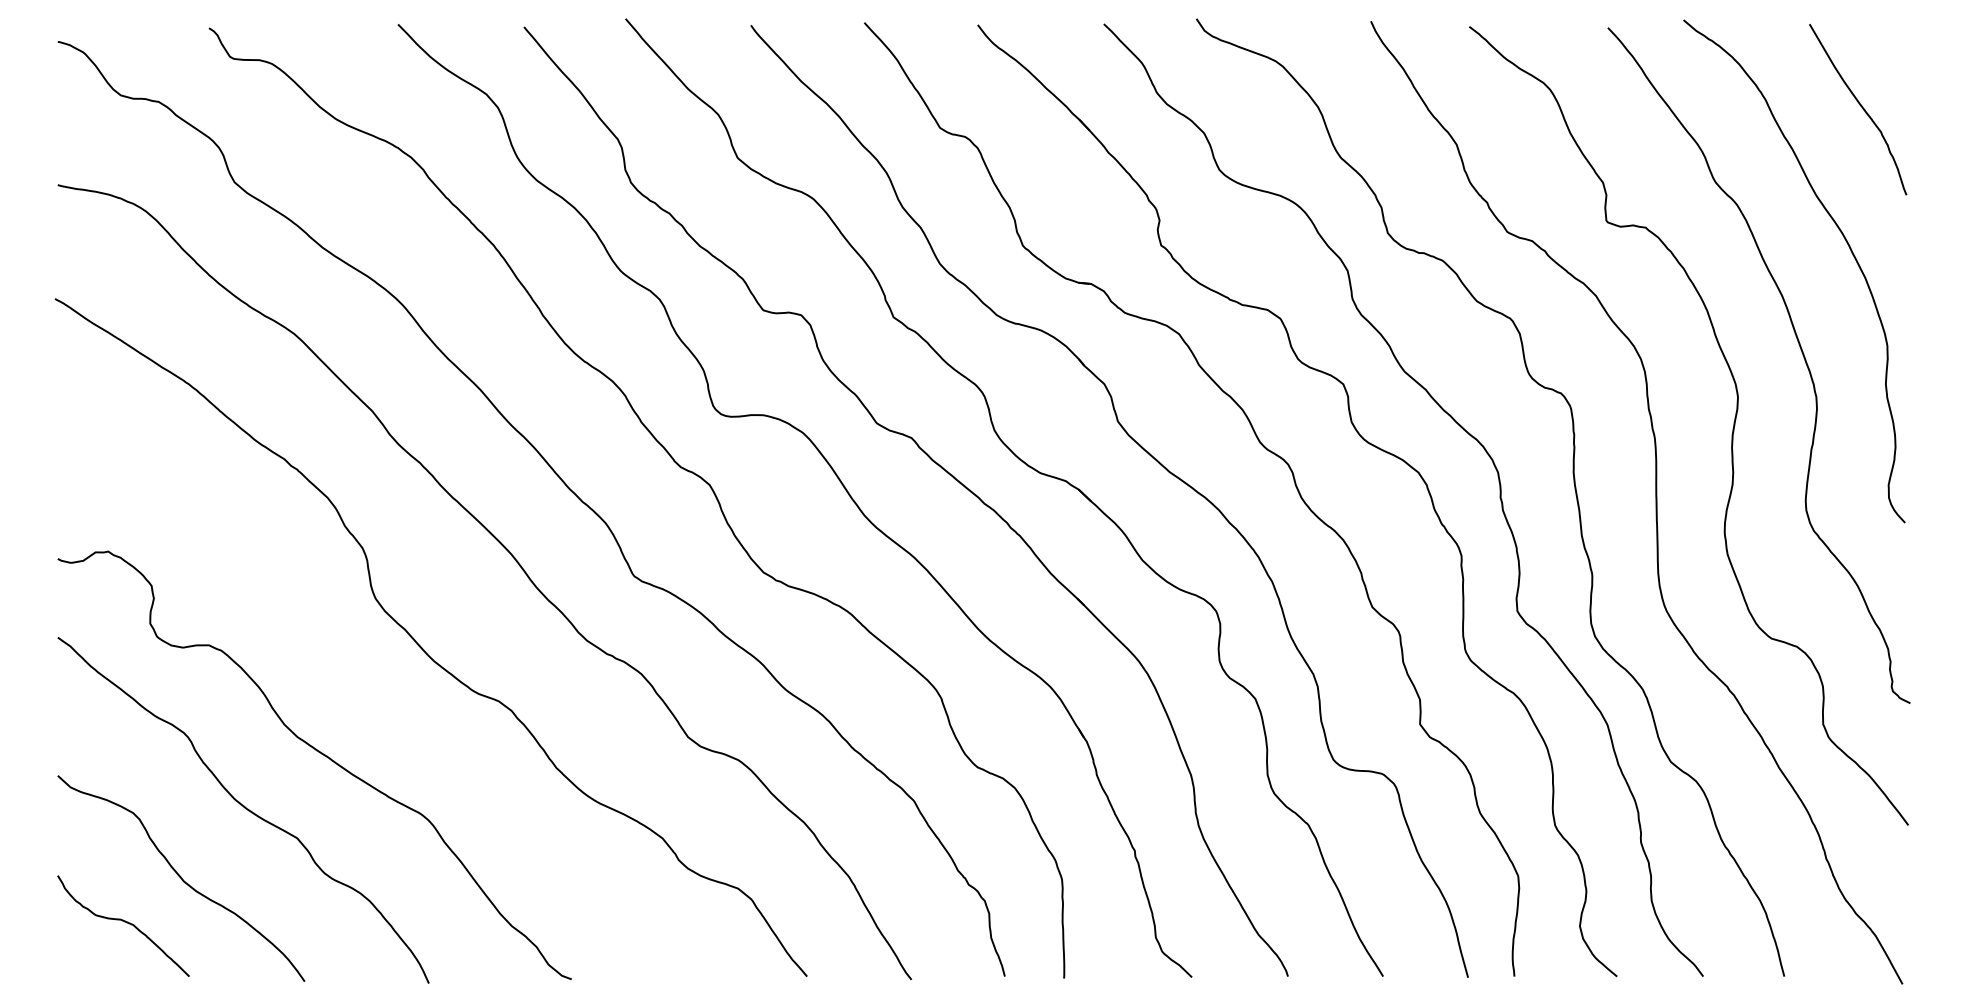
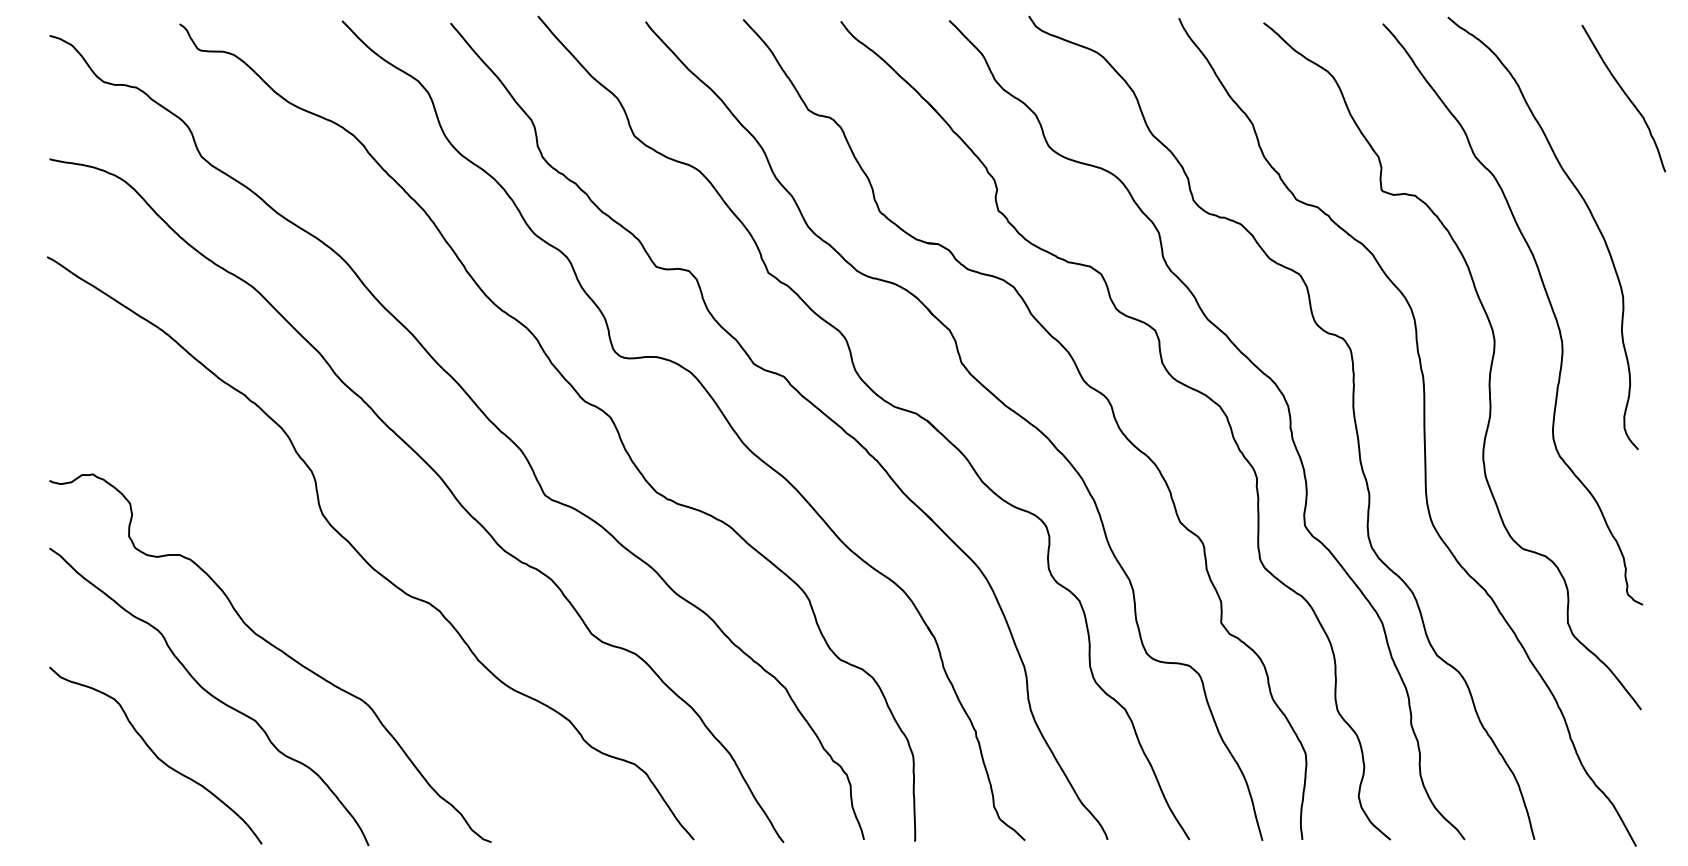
curve: (1860, 106) -> (1625, 95), moved
curve: (124, 922) -> (106, 793), removed

